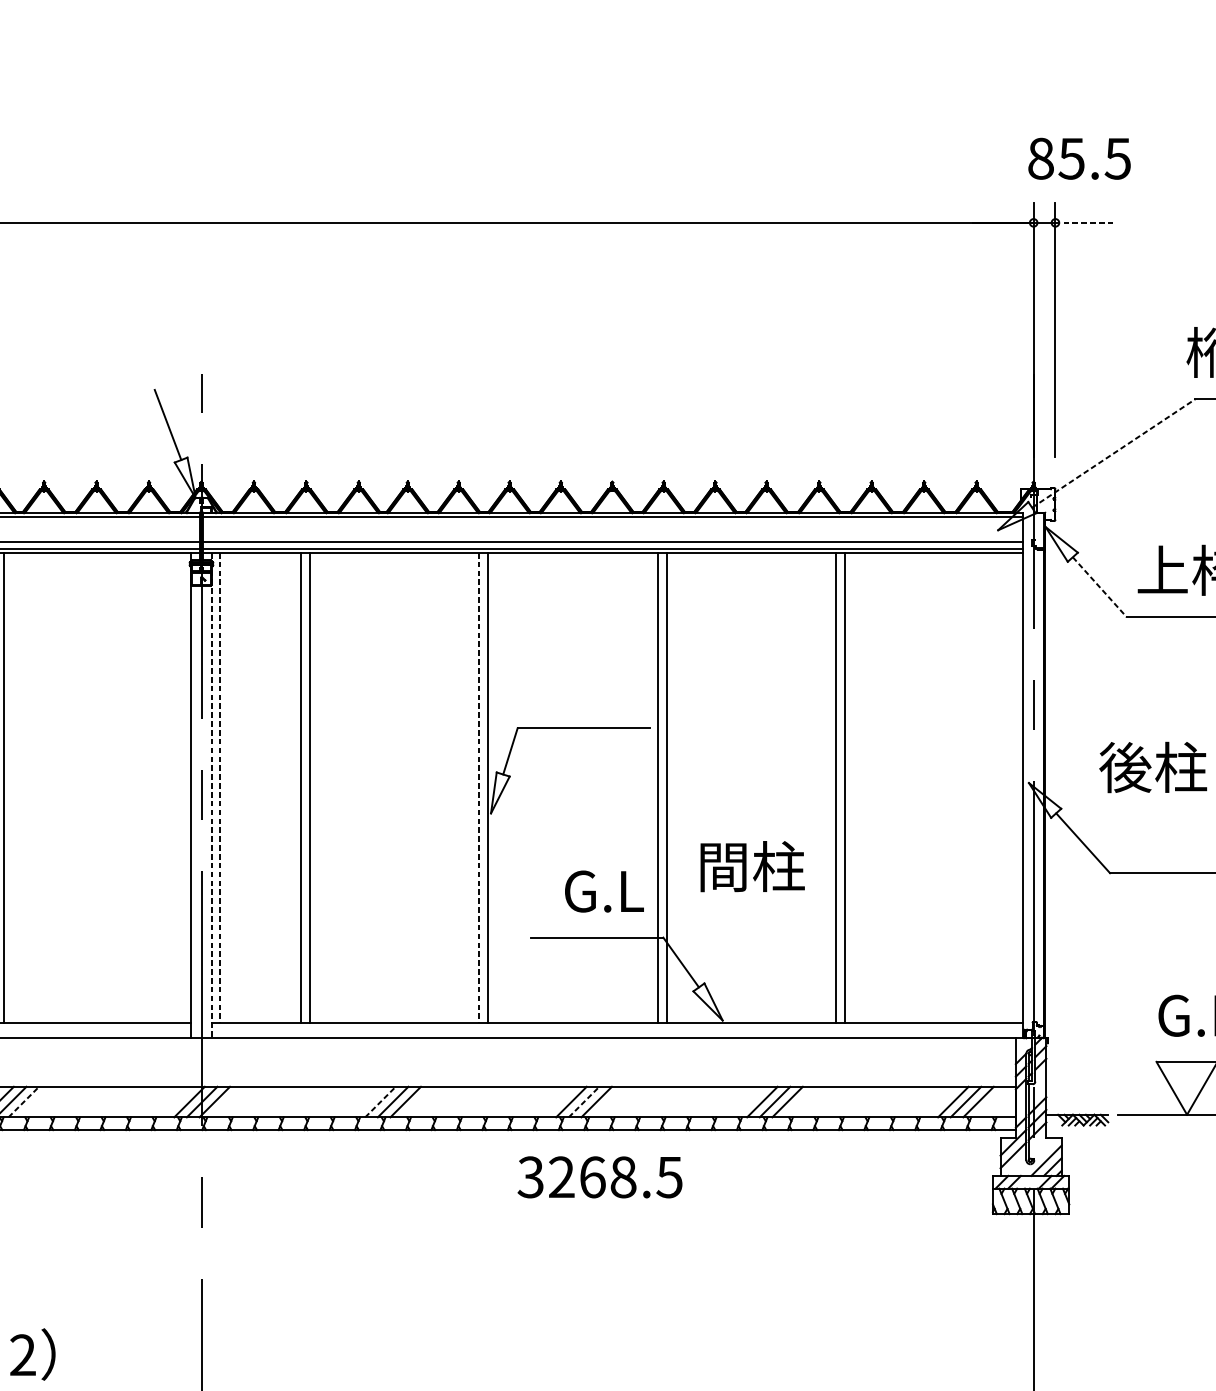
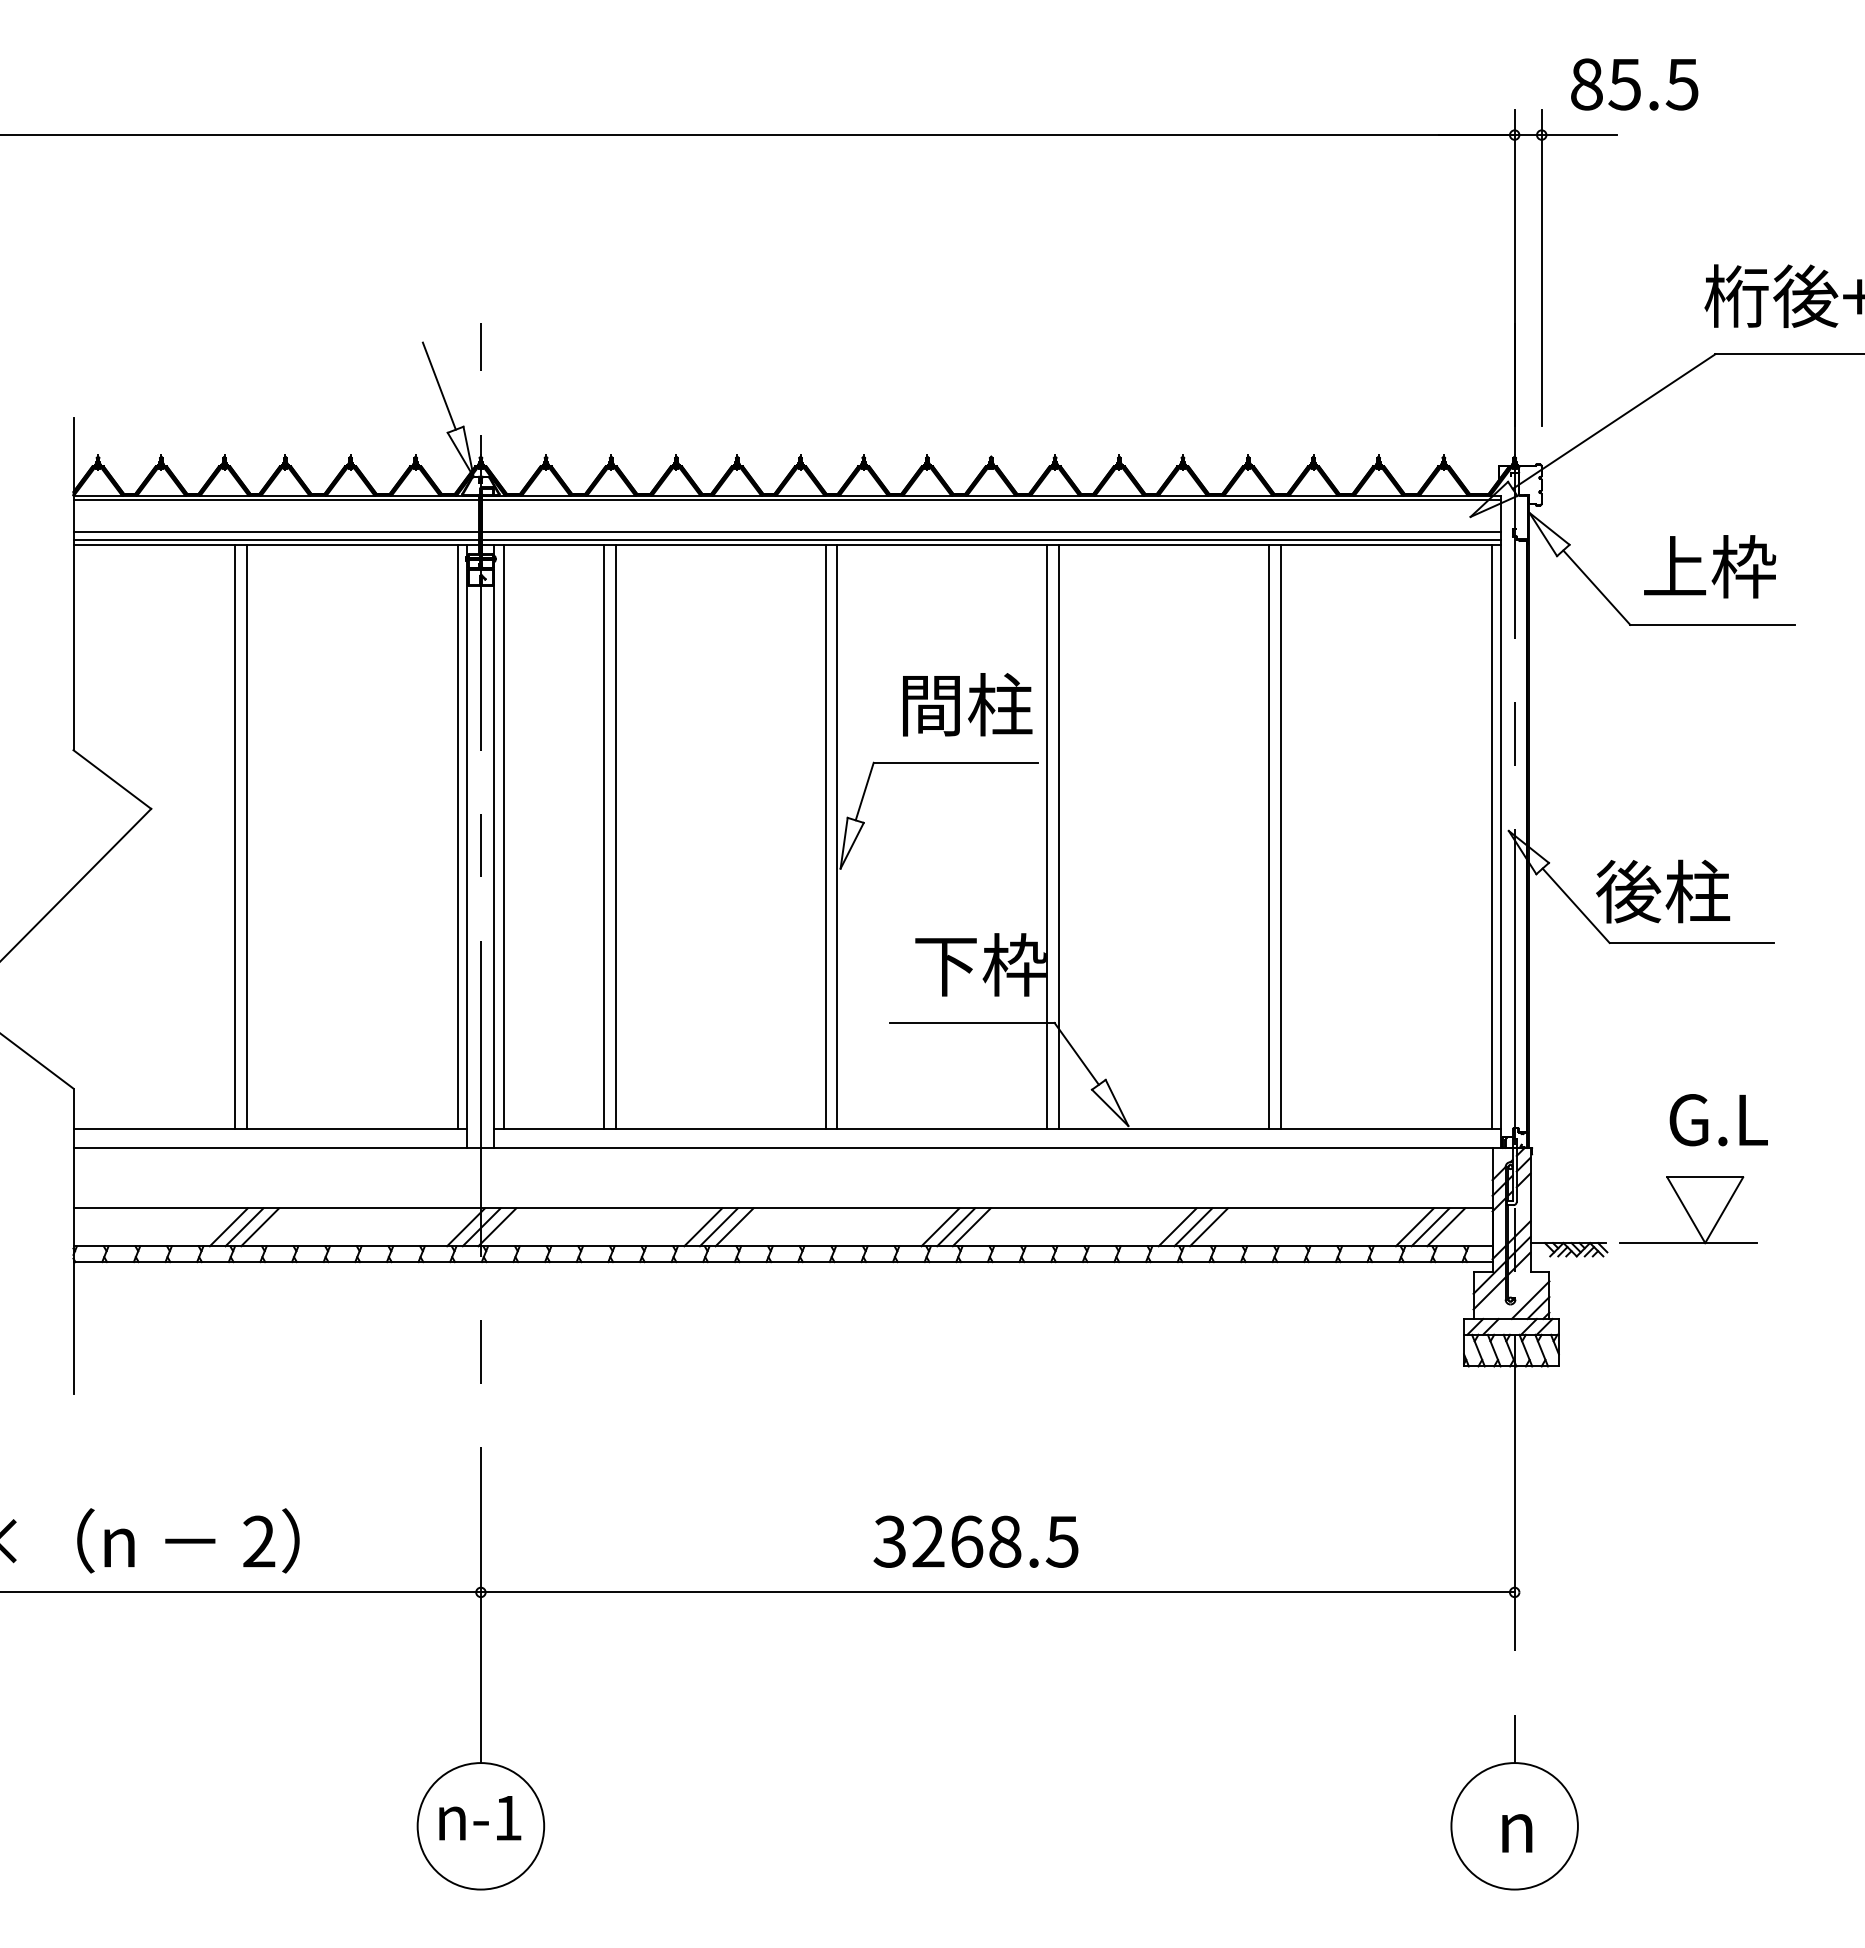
text: (1079, 158) -> (1634, 84), moved
line: (1085, 223) -> (1578, 135), dashed -> solid
line: (1114, 453) -> (1614, 421), dashed -> solid
line: (1100, 587) -> (1597, 588), dashed -> solid
text: (1153, 767) -> (1663, 891), moved
line: (13, 788) -> (247, 837), added
line: (182, 788) -> (457, 837), added
line: (219, 788) -> (503, 837), dashed -> solid
line: (478, 788) -> (825, 837), dashed -> solid
line: (1015, 788) -> (1491, 837), added
line: (212, 795) -> (494, 846), dashed -> solid
text: (752, 866) -> (967, 704), moved
text: (603, 890) -> (980, 964), G.L -> 下枠
line: (24, 1102) -> (260, 1227), dashed -> solid
line: (380, 1102) -> (703, 1227), dashed -> solid
line: (584, 1102) -> (956, 1227), dashed -> solid
text: (599, 1177) -> (975, 1541), moved

